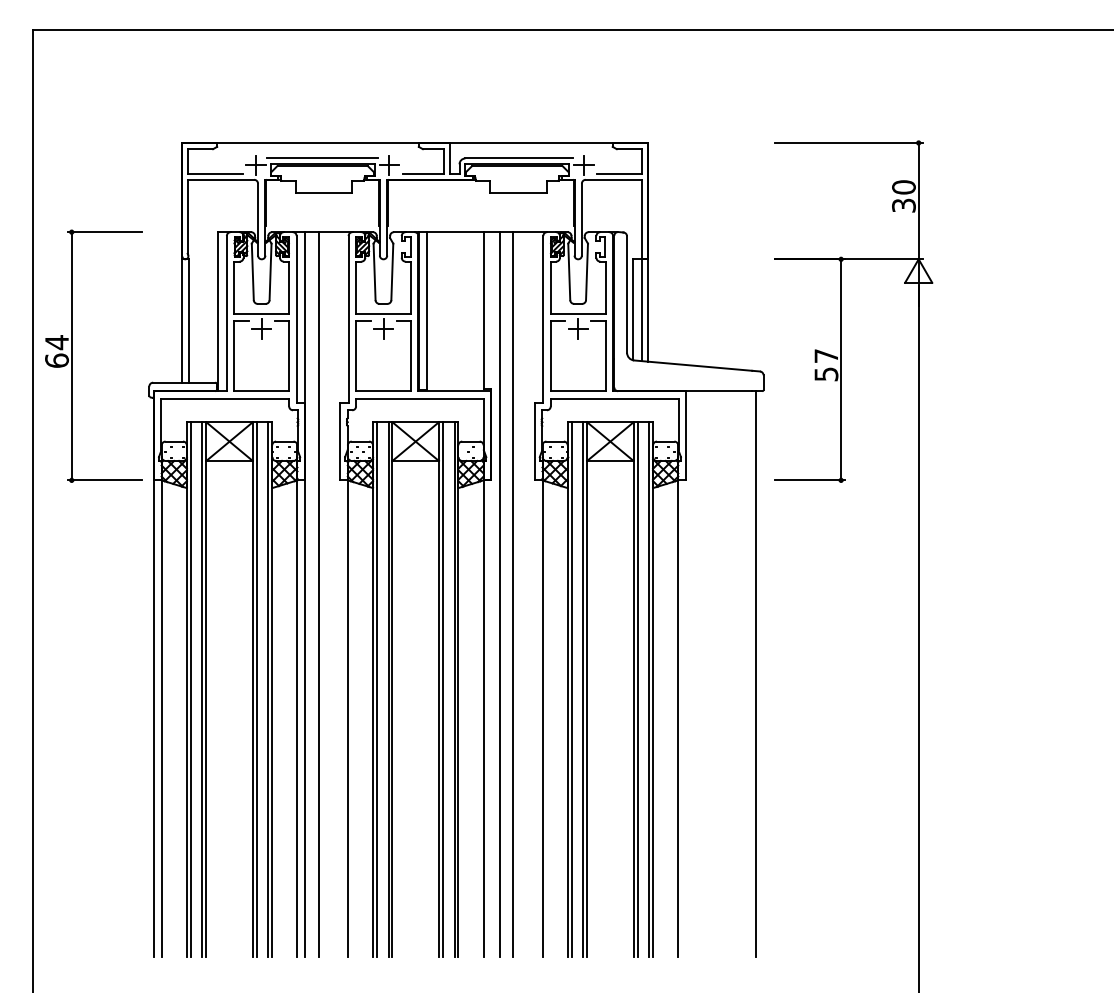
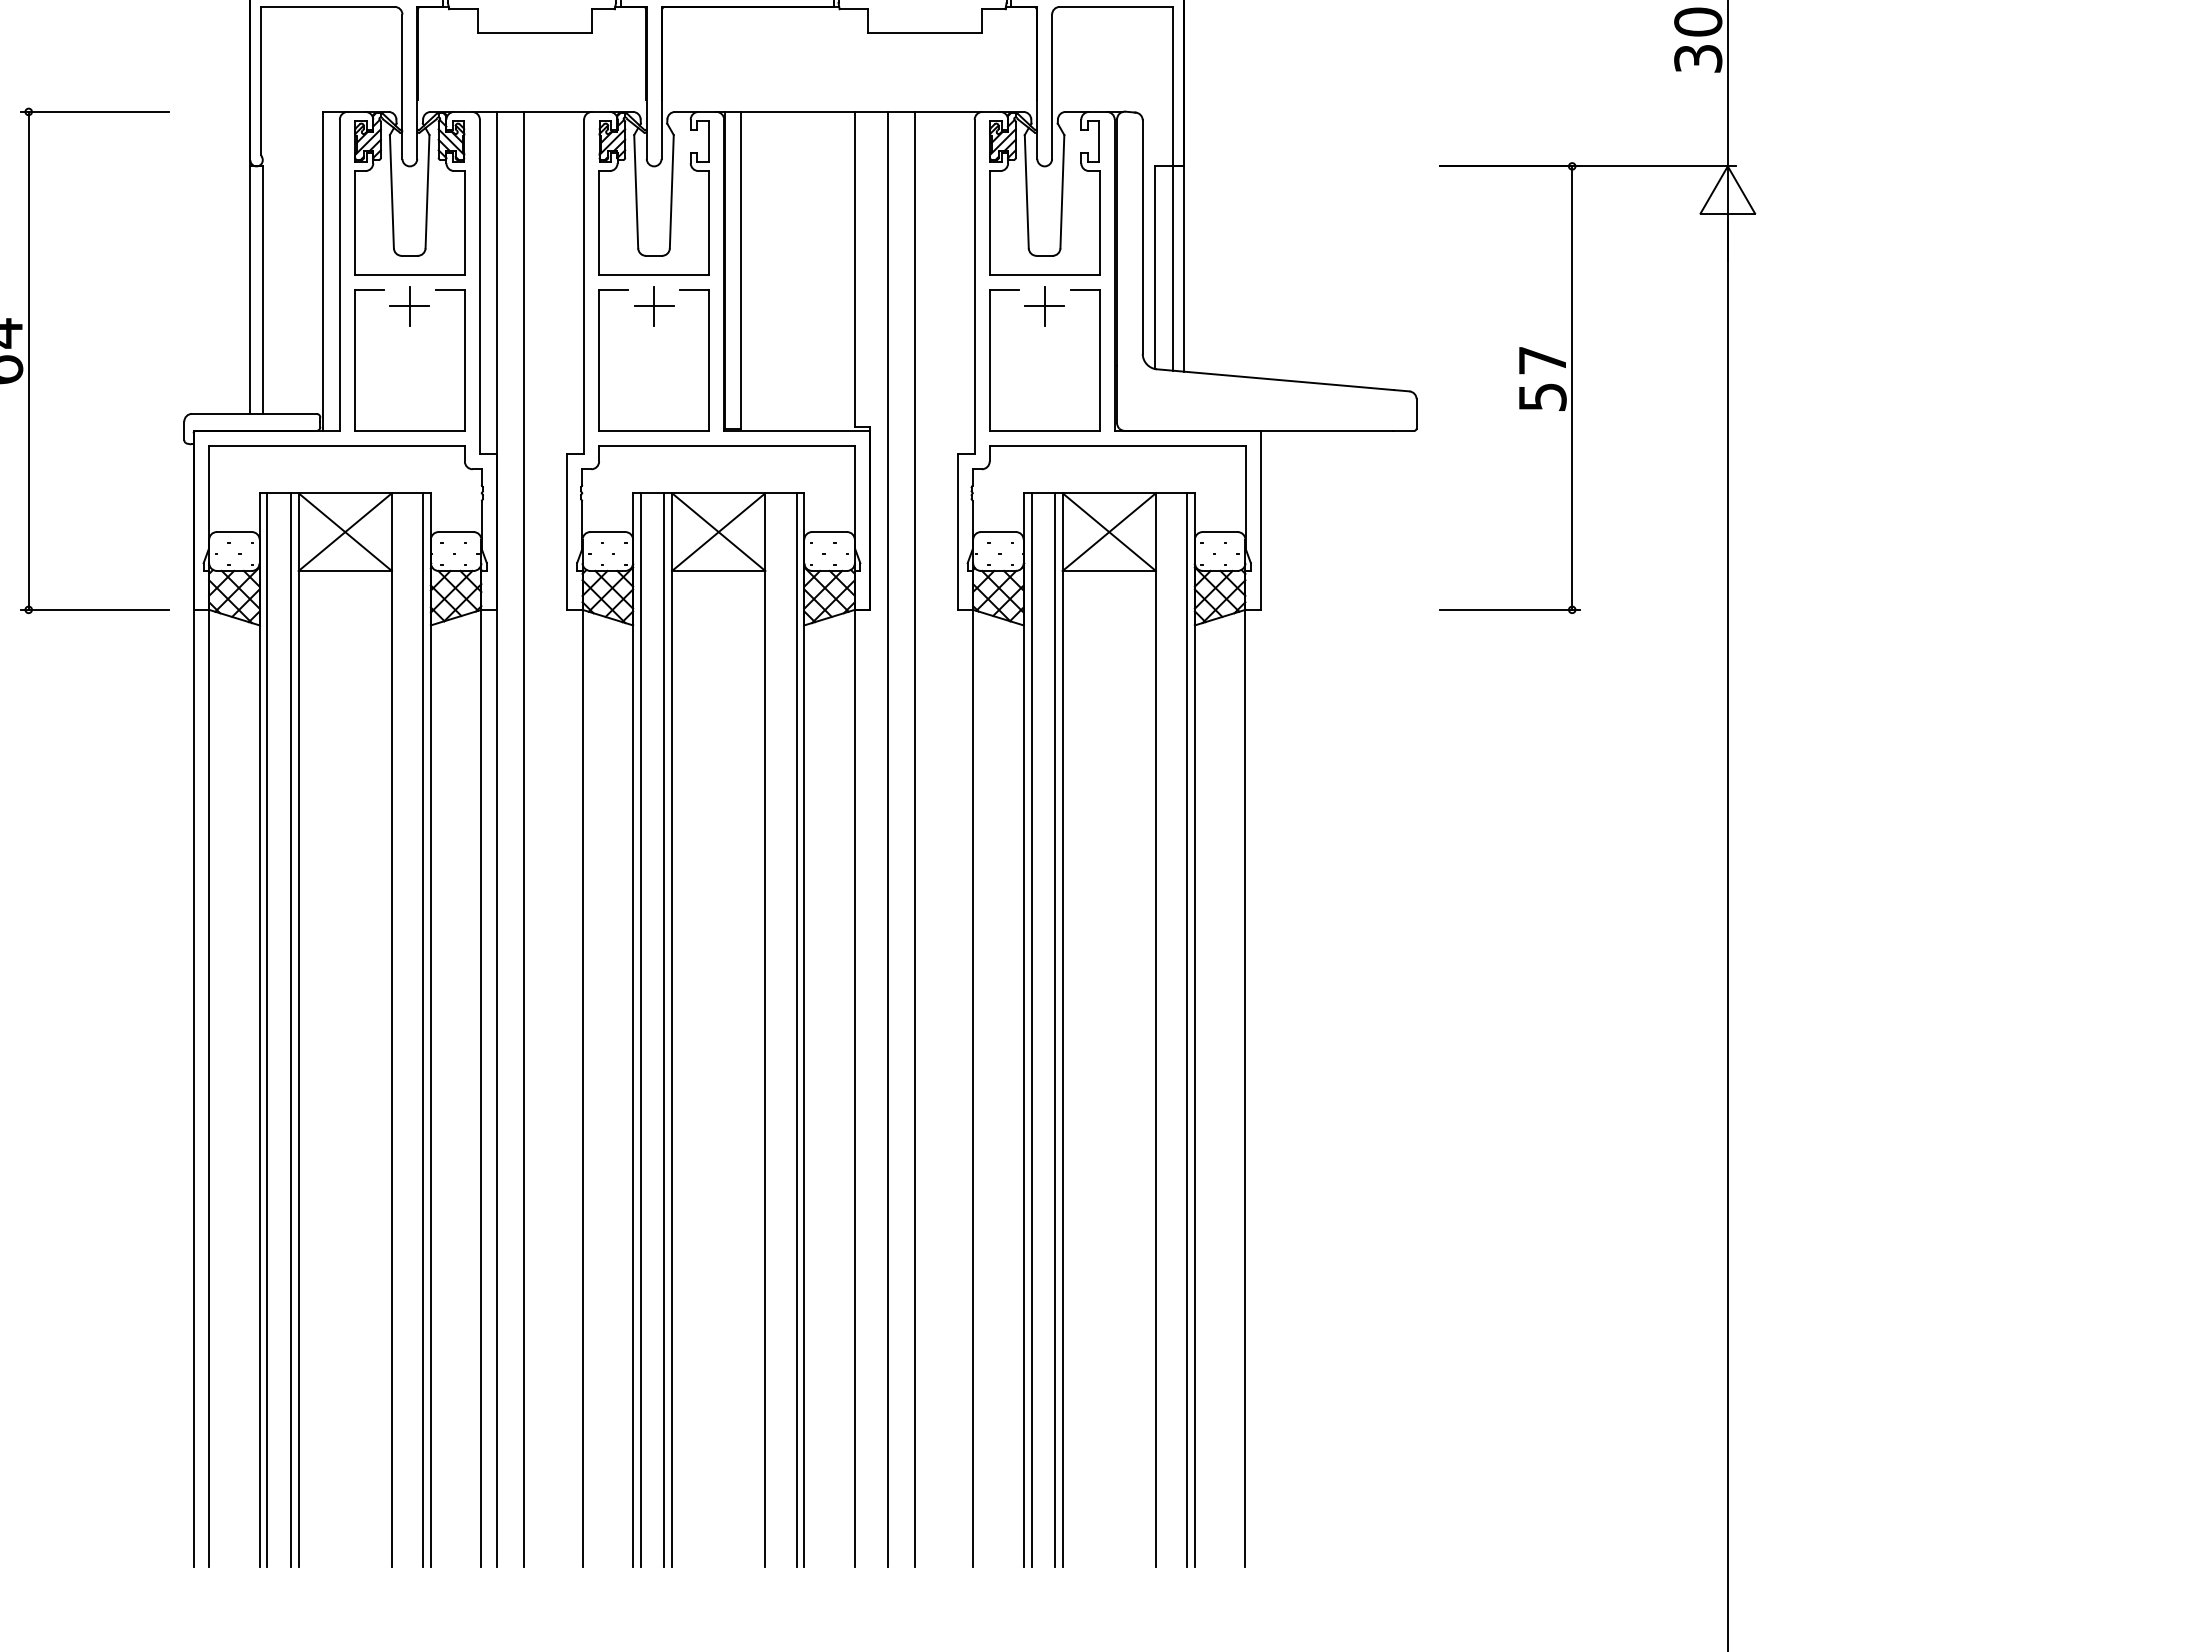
line: (755, 674) -> (1400, 999), removed
line: (256, 689) -> (399, 1029), removed
line: (442, 689) -> (772, 1029), removed
line: (637, 689) -> (1163, 1029), removed

